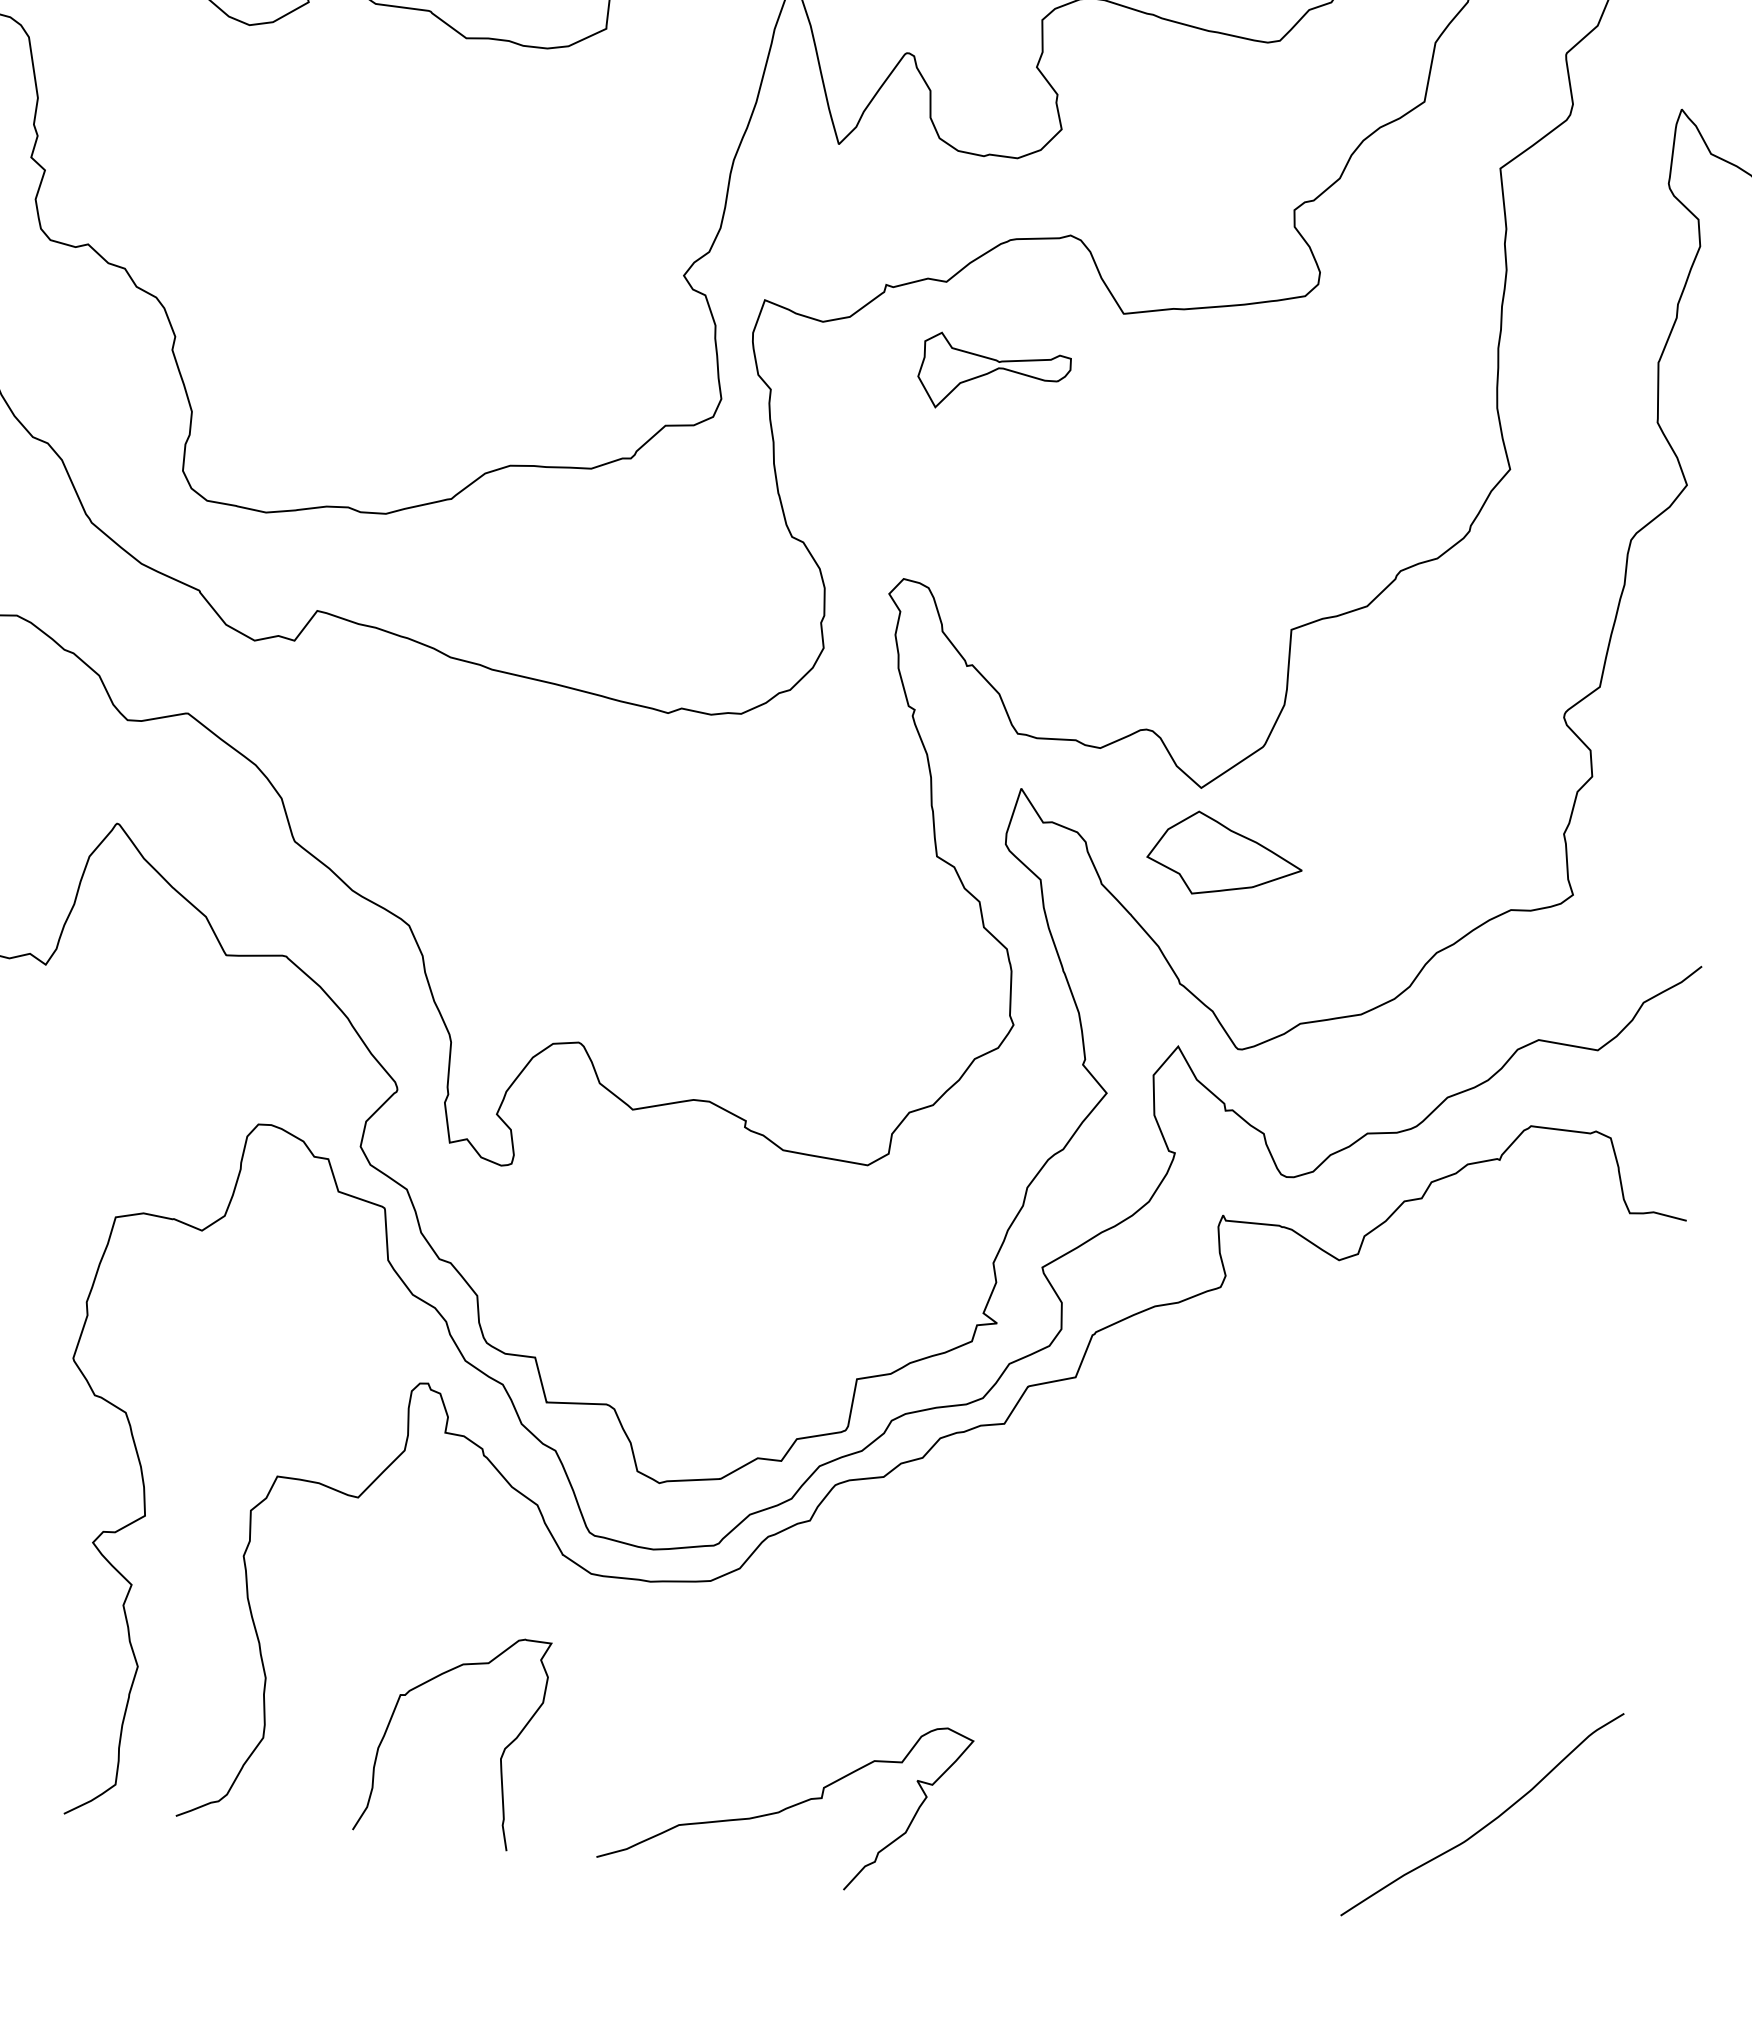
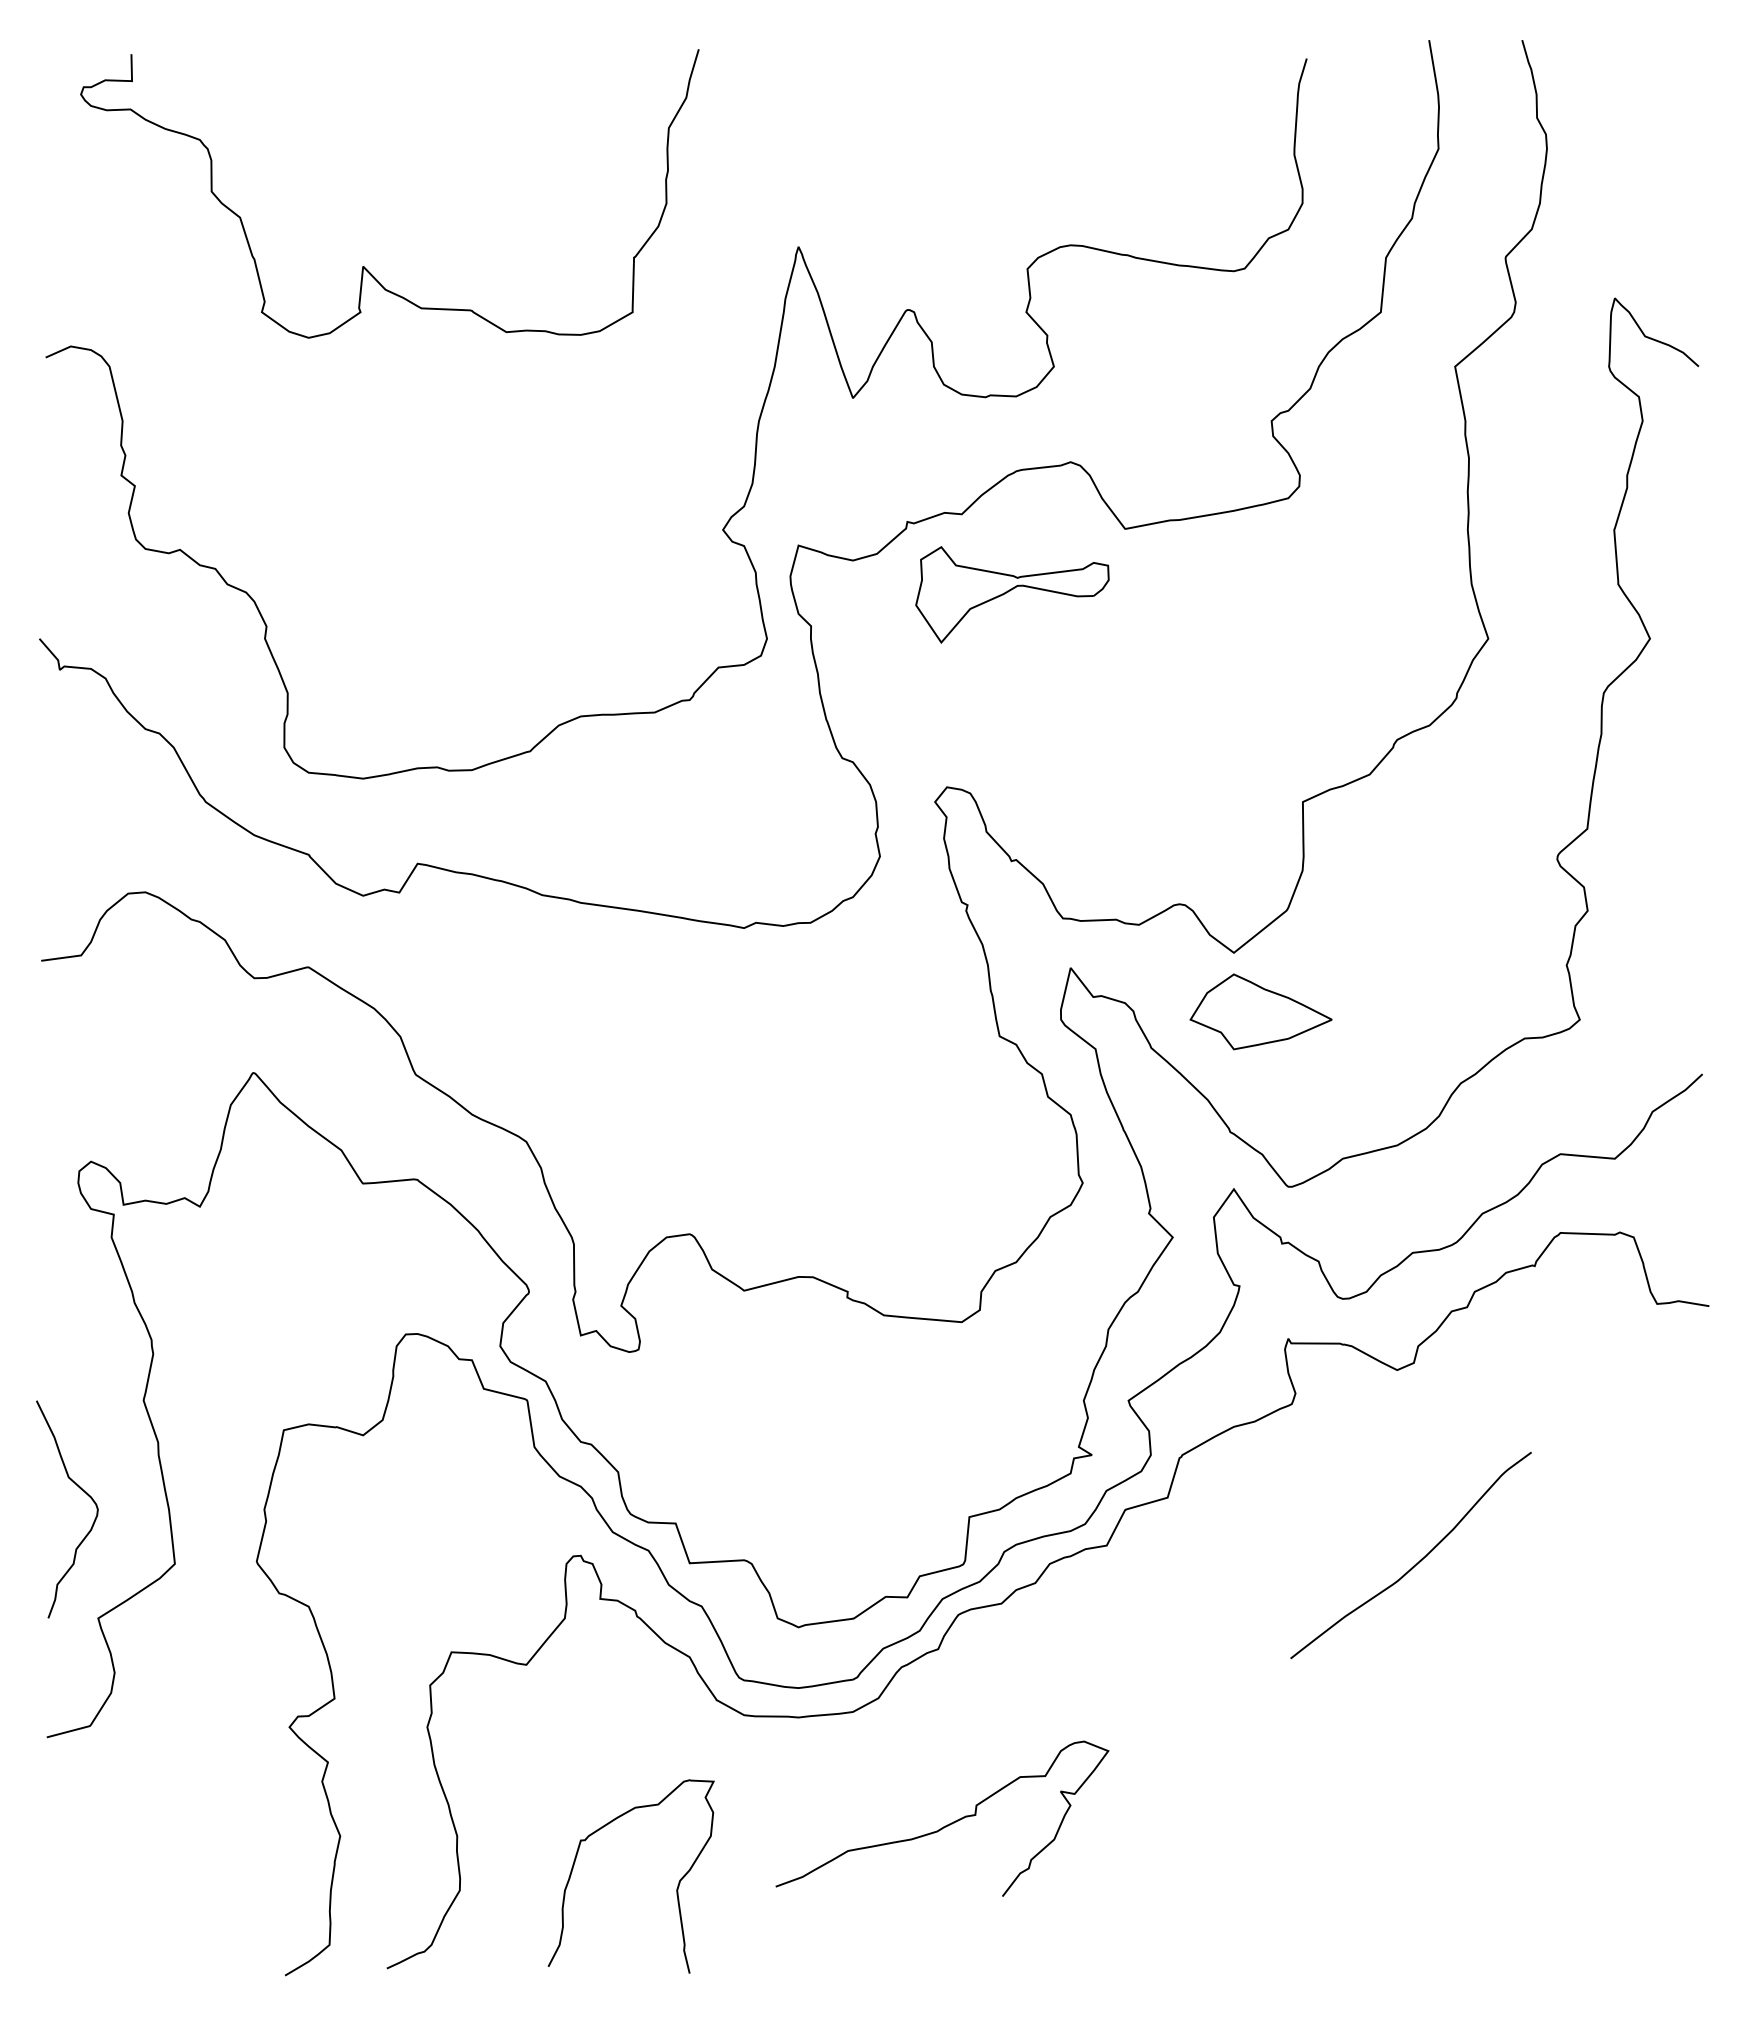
part: (994, 374) -> (1012, 594), size x1.4
curve: (788, 1806) -> (945, 1825), moved
curve: (1488, 1822) -> (1417, 1562), moved

